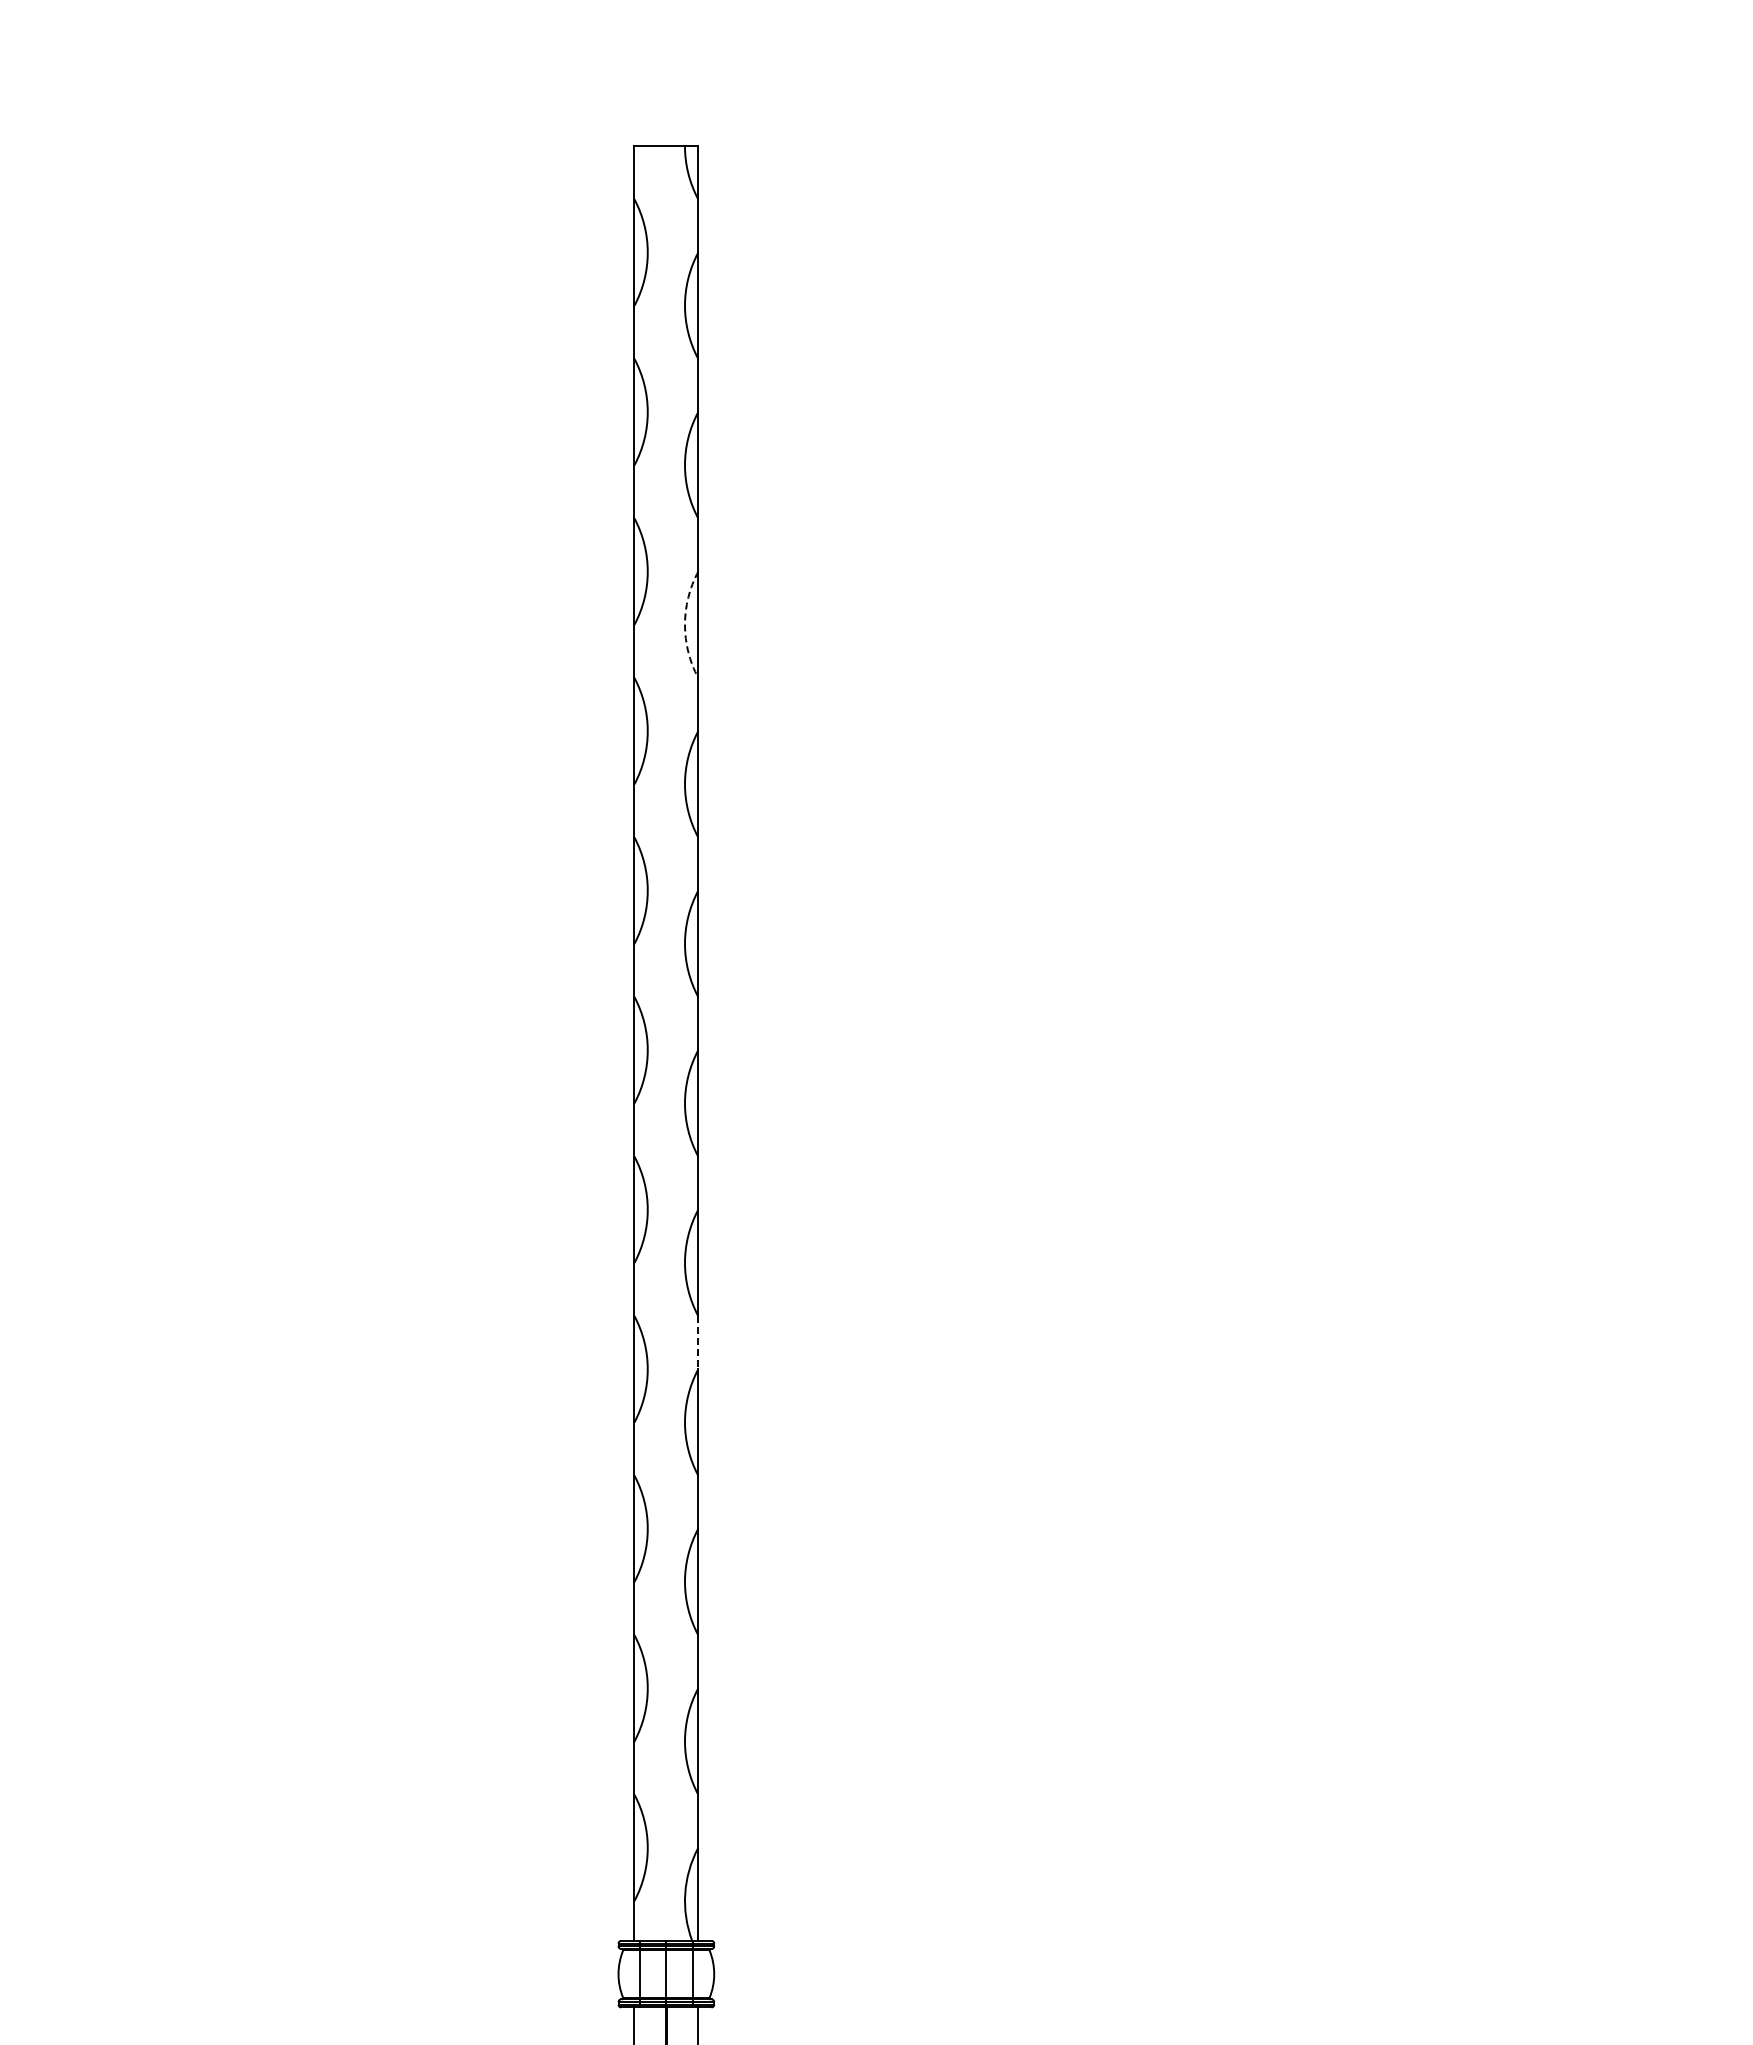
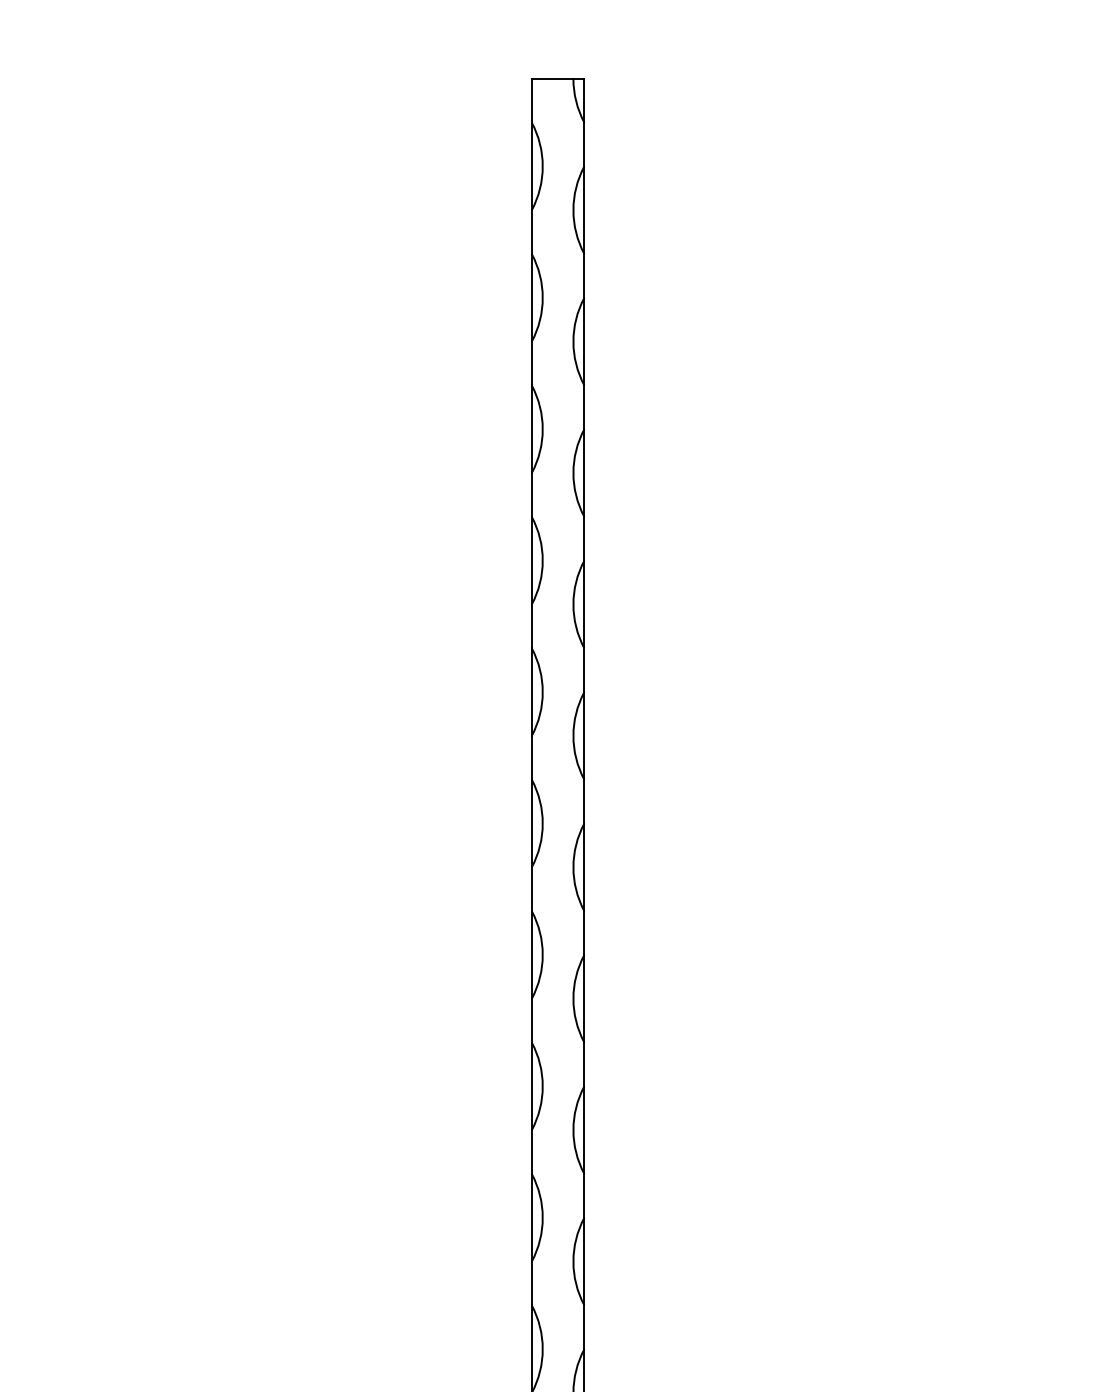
arc: (684, 624) -> (573, 472), dashed -> solid
line: (698, 1342) -> (584, 1064), dashed -> solid

